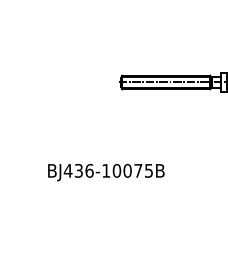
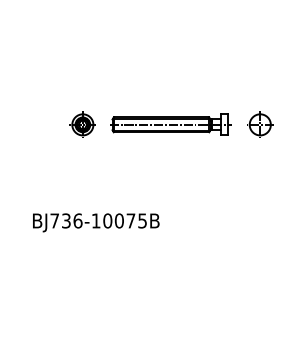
part: (93, 82) -> (82, 124), added
text: (67, 170) -> (54, 220), BJ436-10075B -> BJ736-10075B

